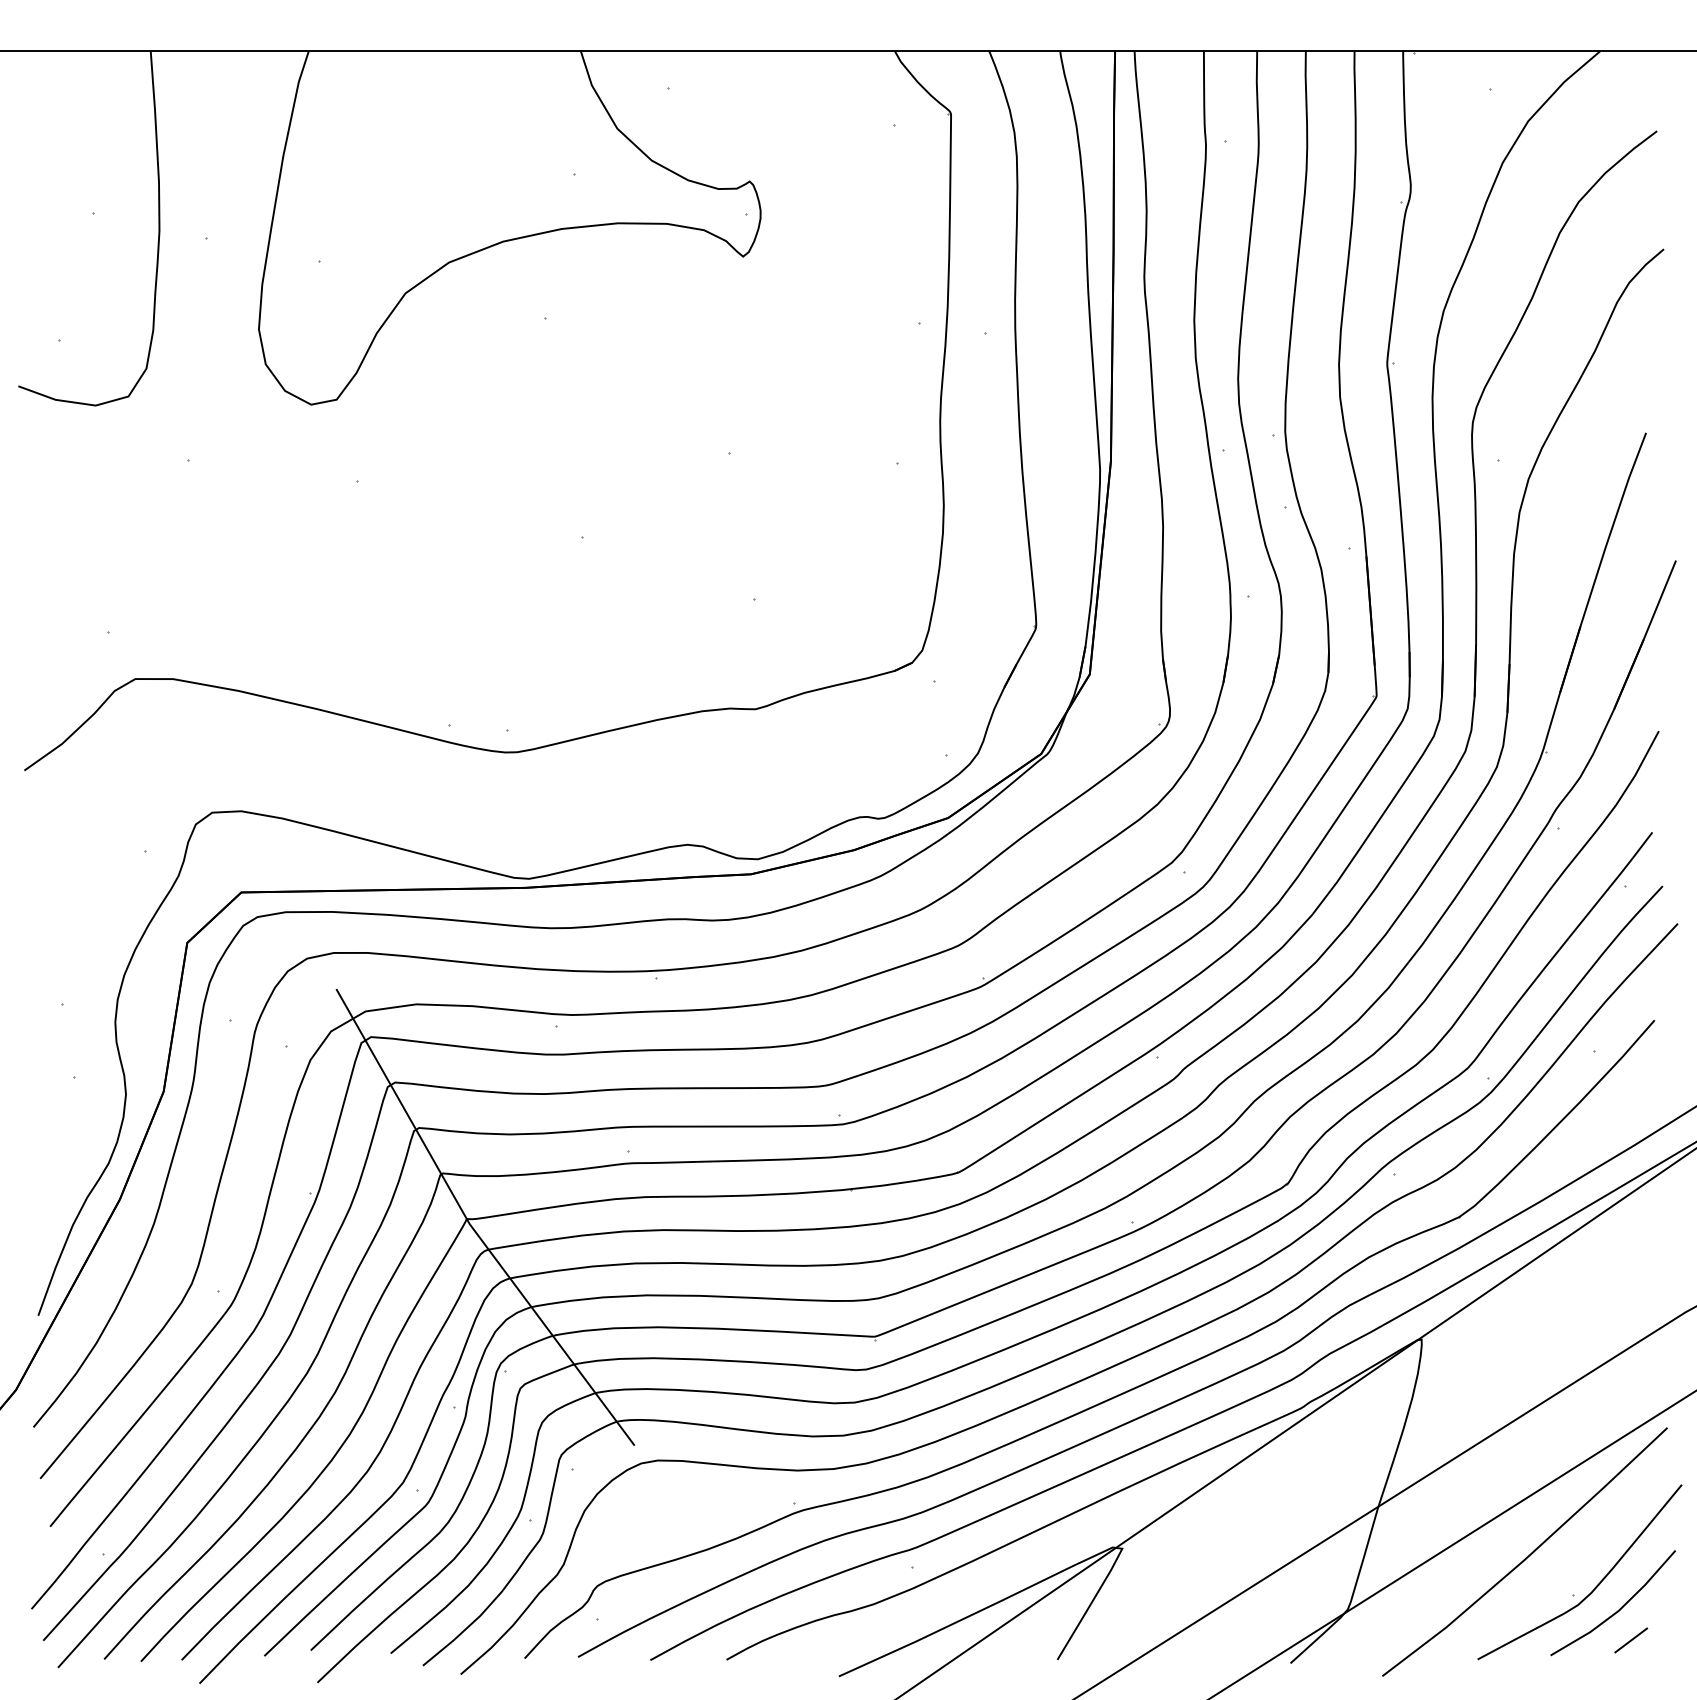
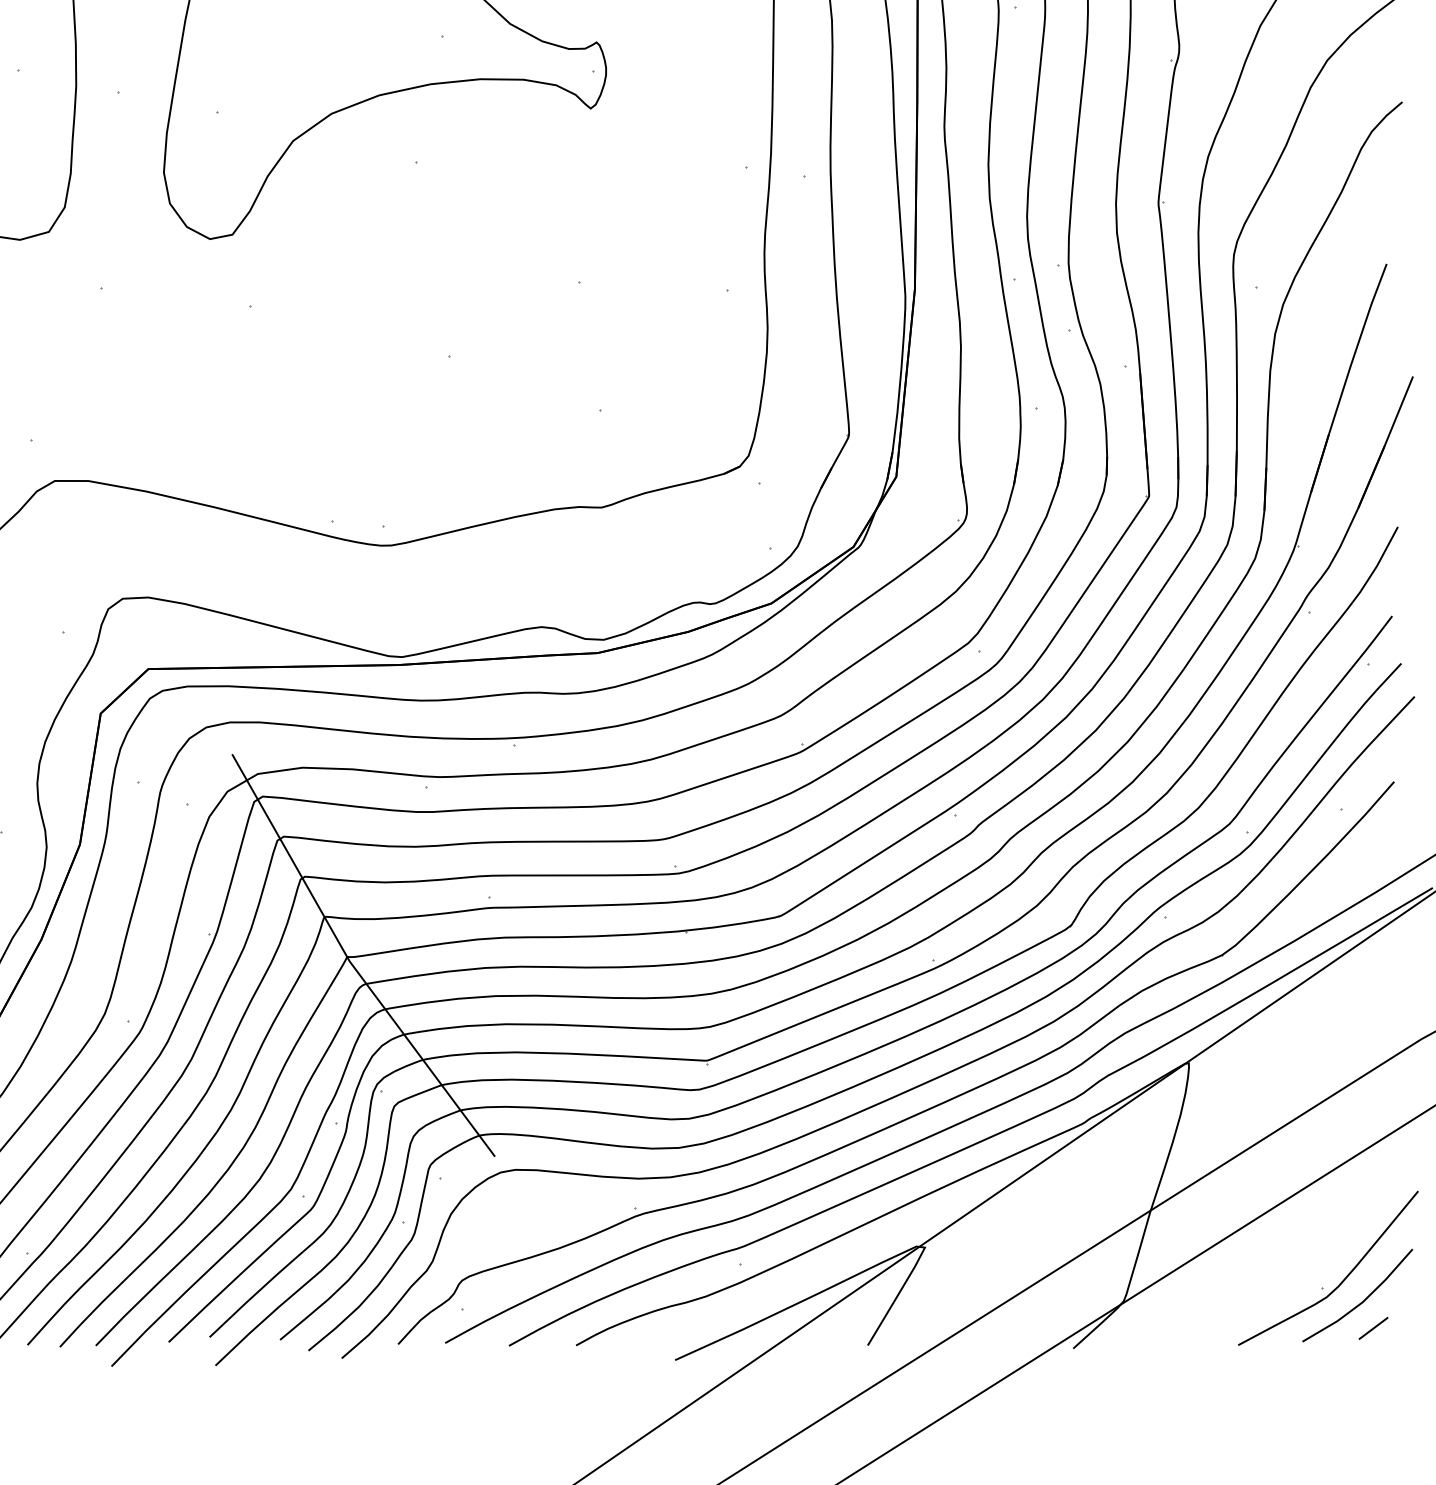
line: (1528, 1555) -> (1283, 1253), removed

